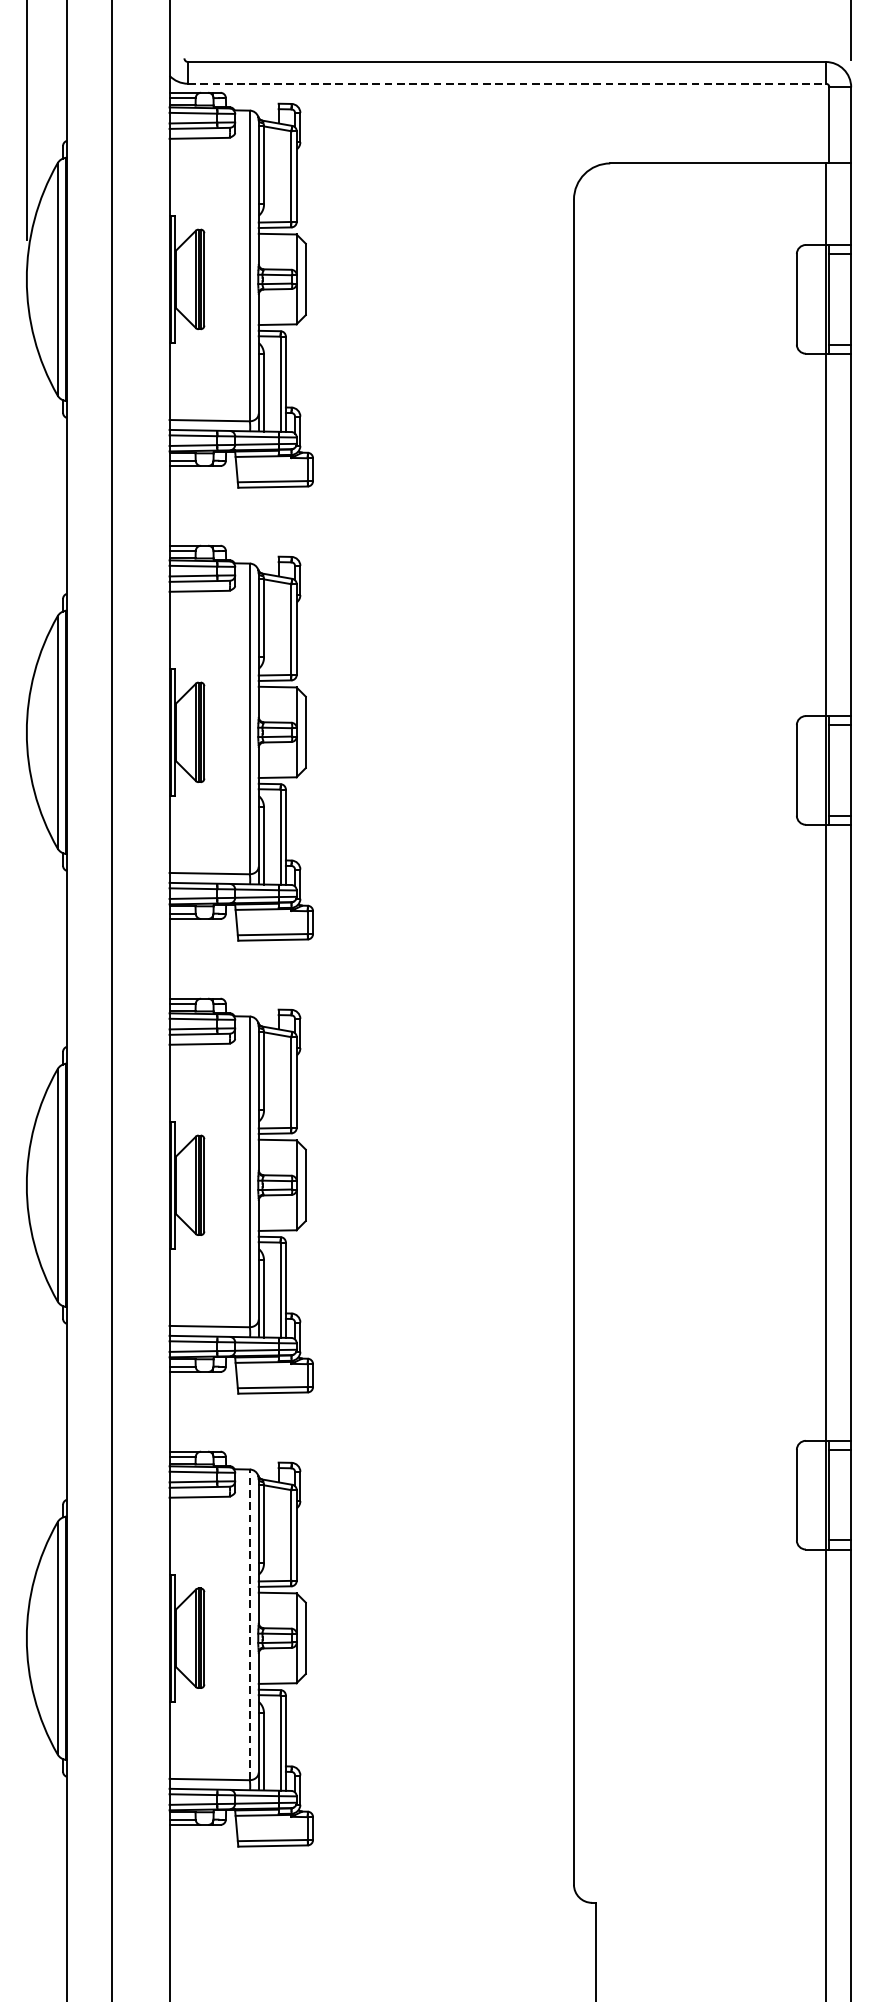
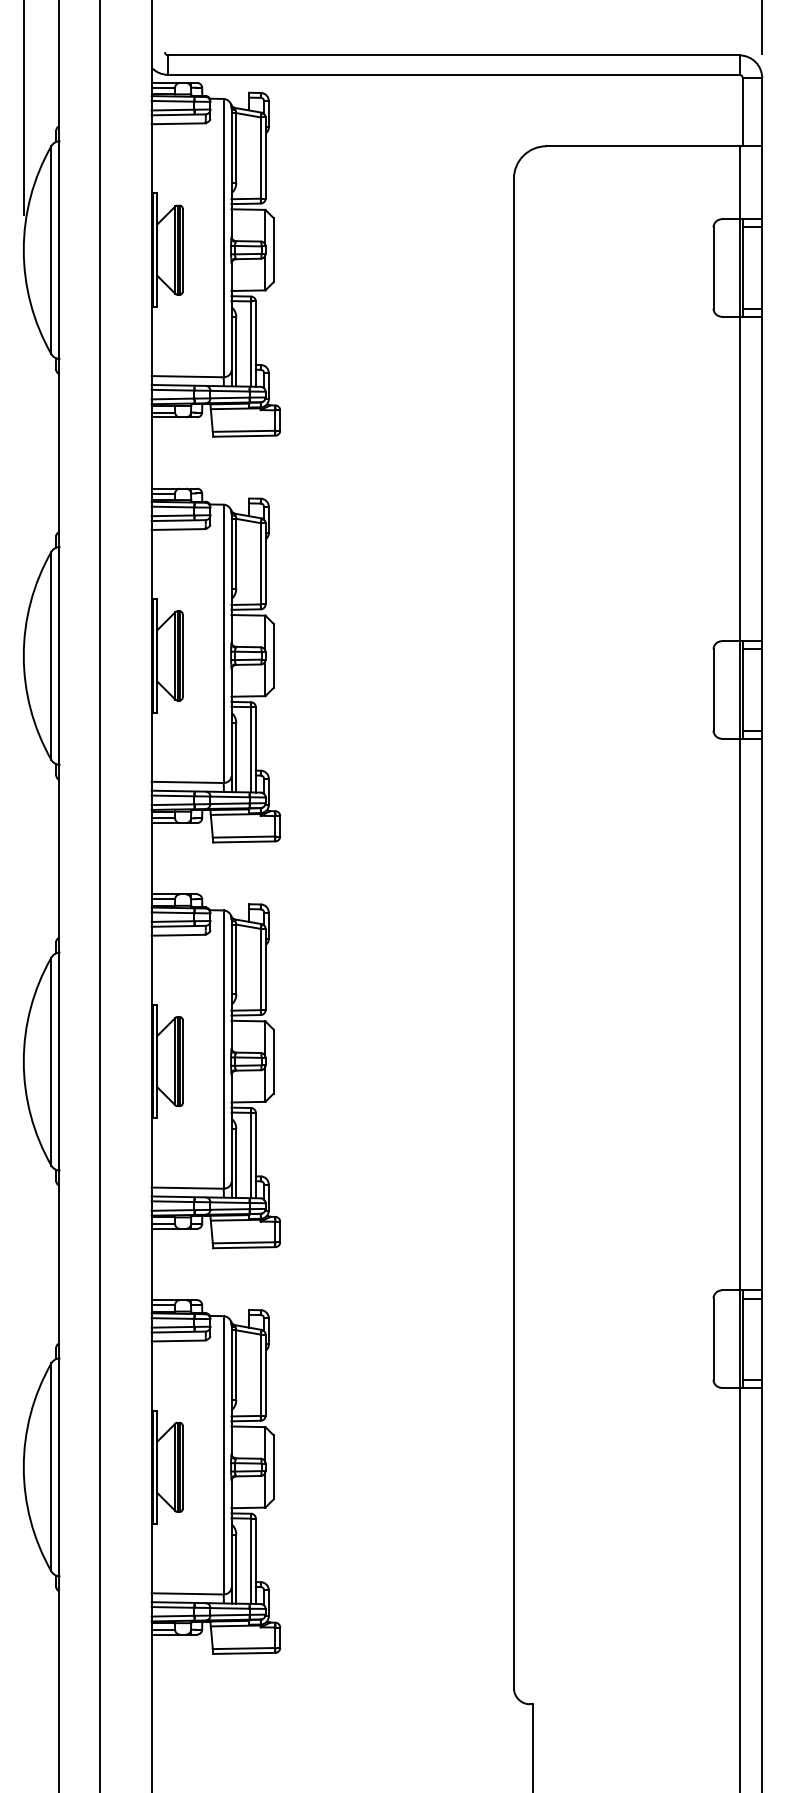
line: (506, 83) -> (453, 74), dashed -> solid
line: (249, 1623) -> (223, 1454), dashed -> solid

